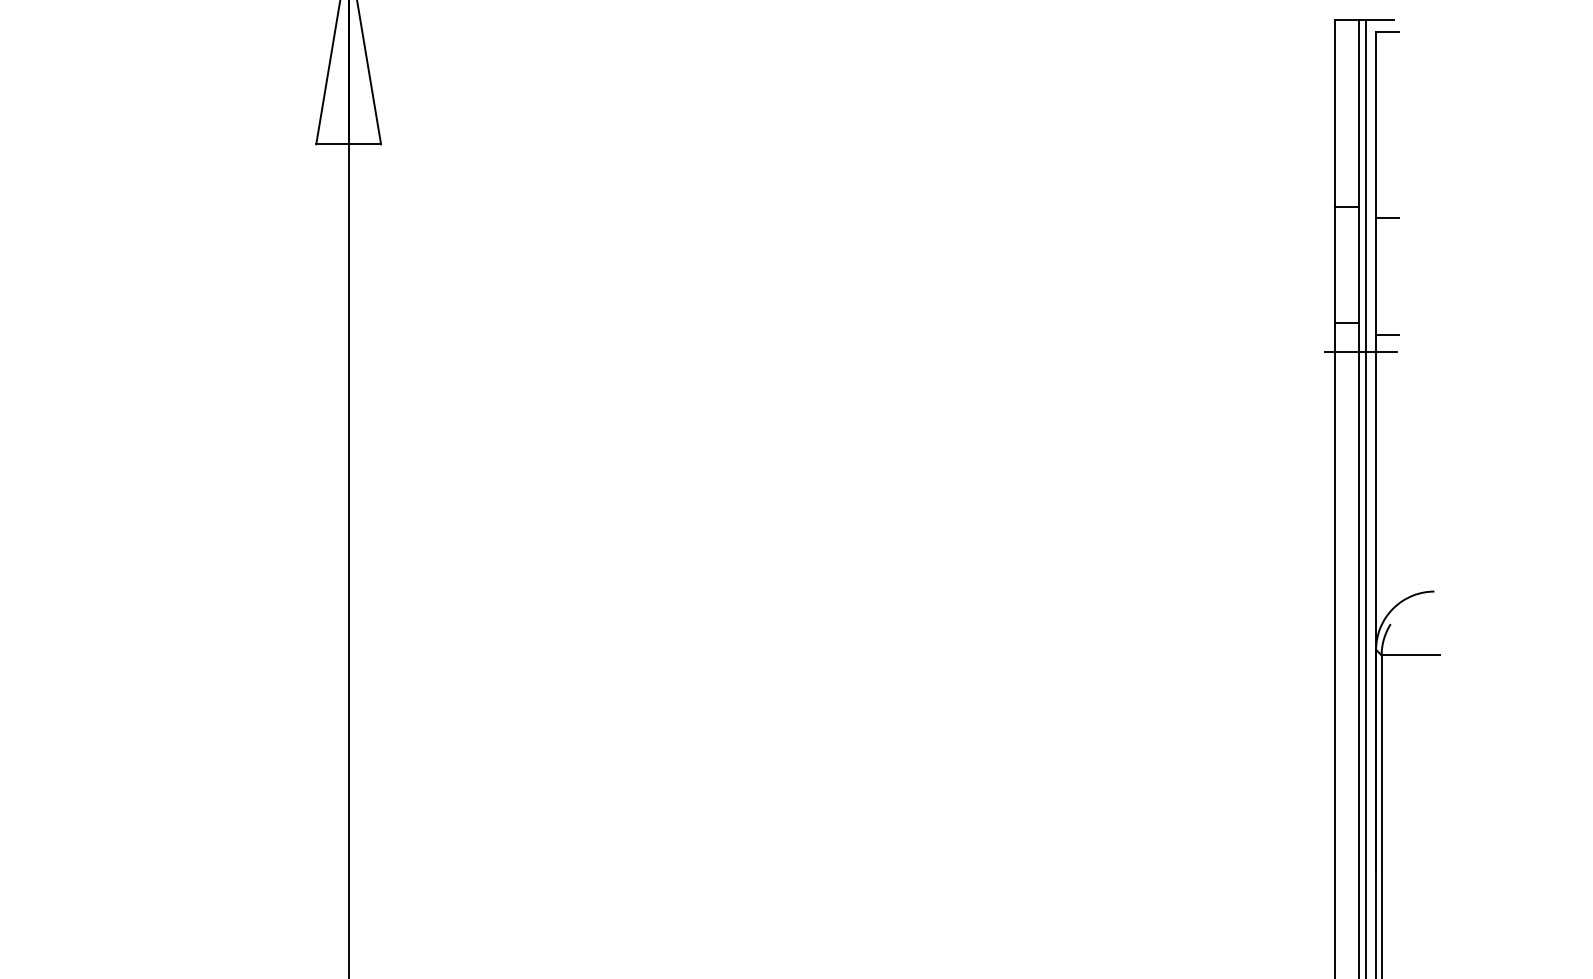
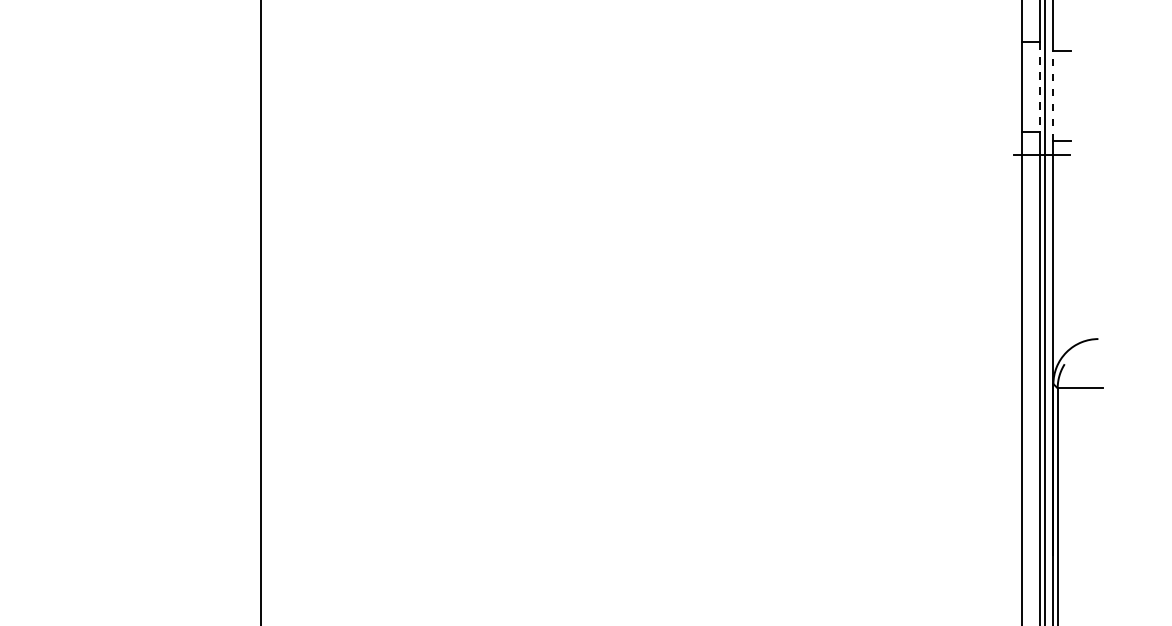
line: (1358, 265) -> (1039, 87), solid -> dashed
line: (1376, 276) -> (1053, 96), solid -> dashed

